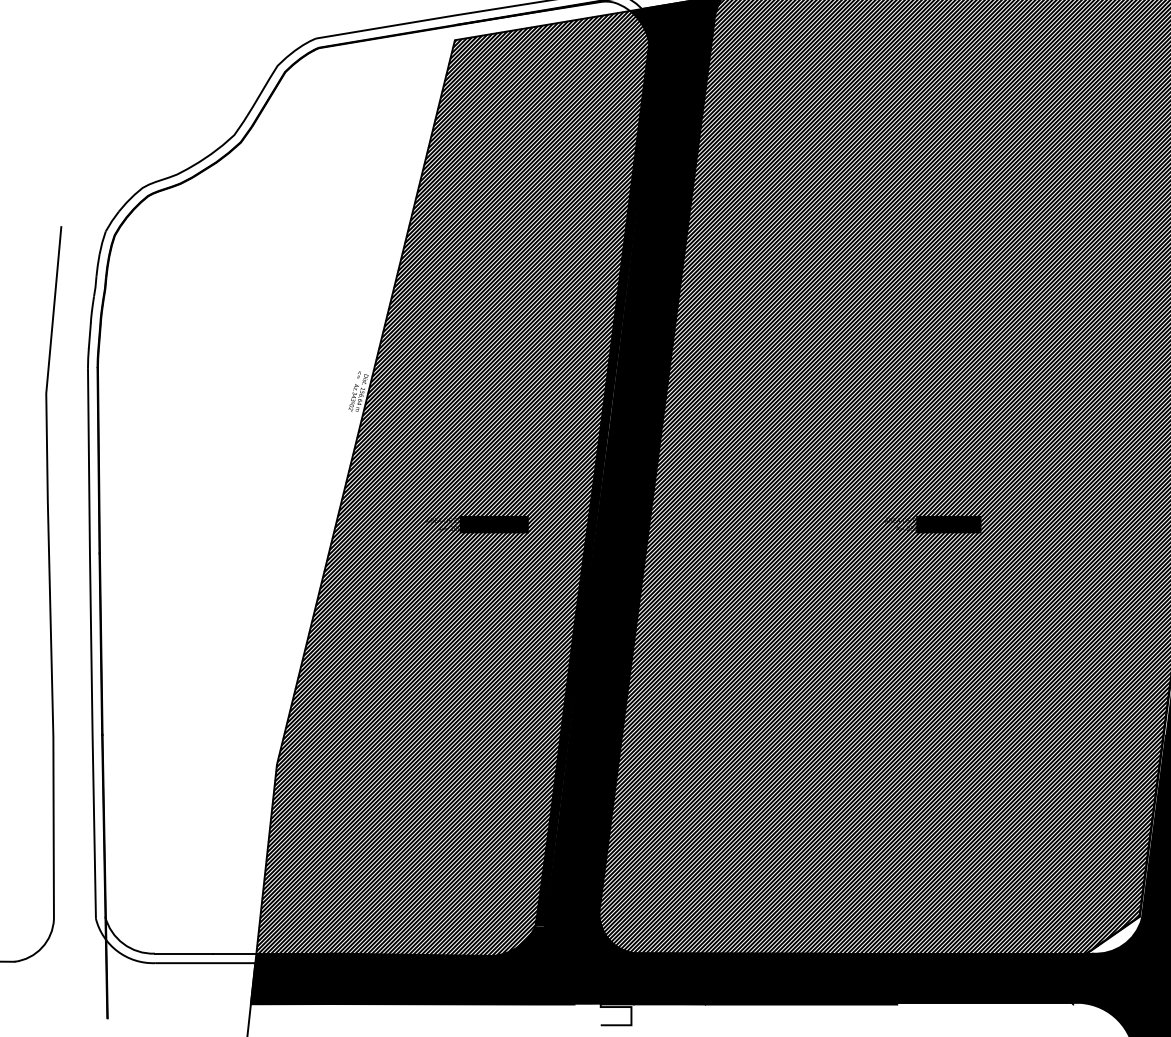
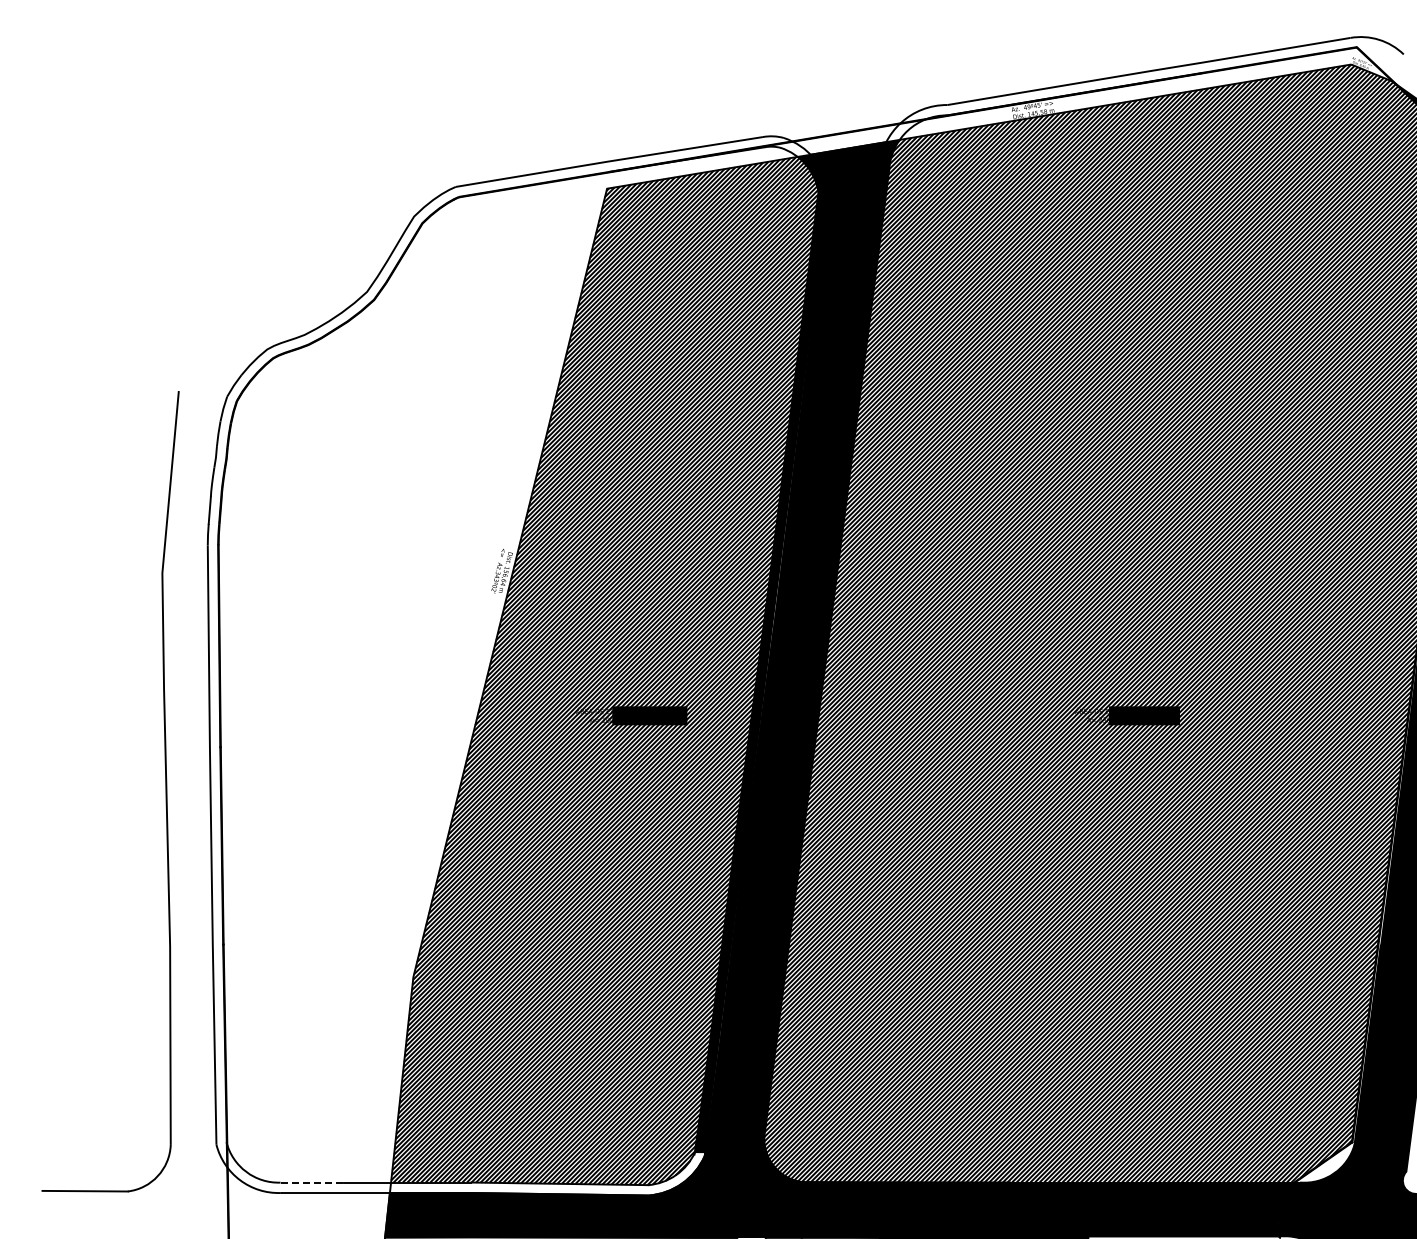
fill: (400, 946) -> (547, 1174), removed
line: (184, 953) -> (312, 1182), solid -> dashed

